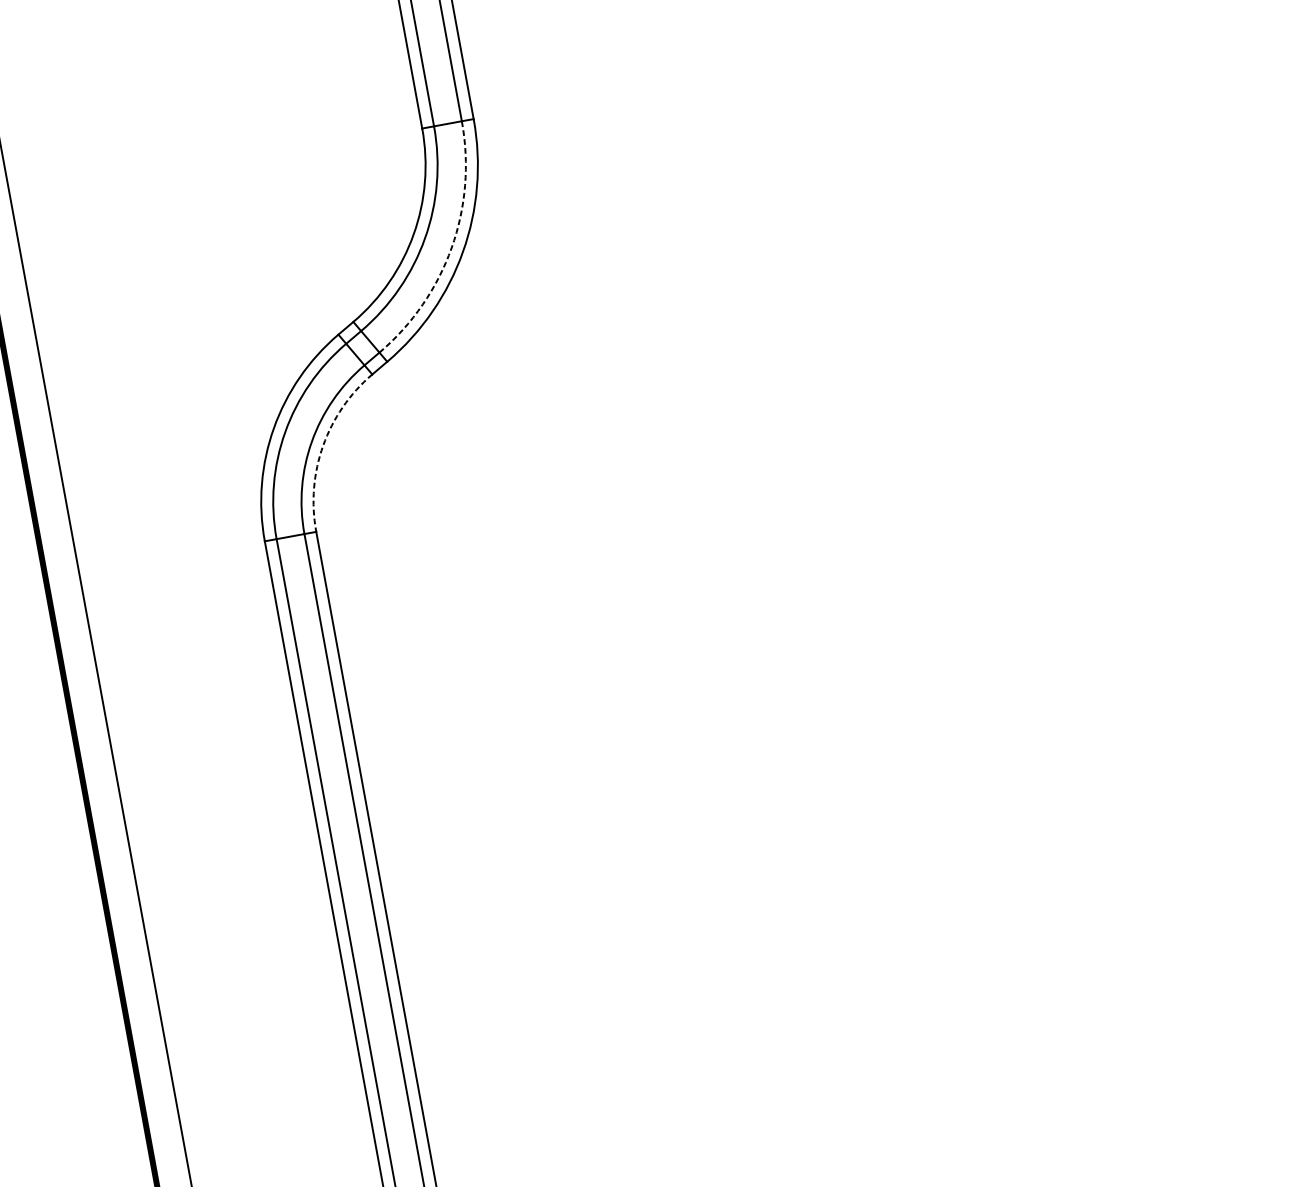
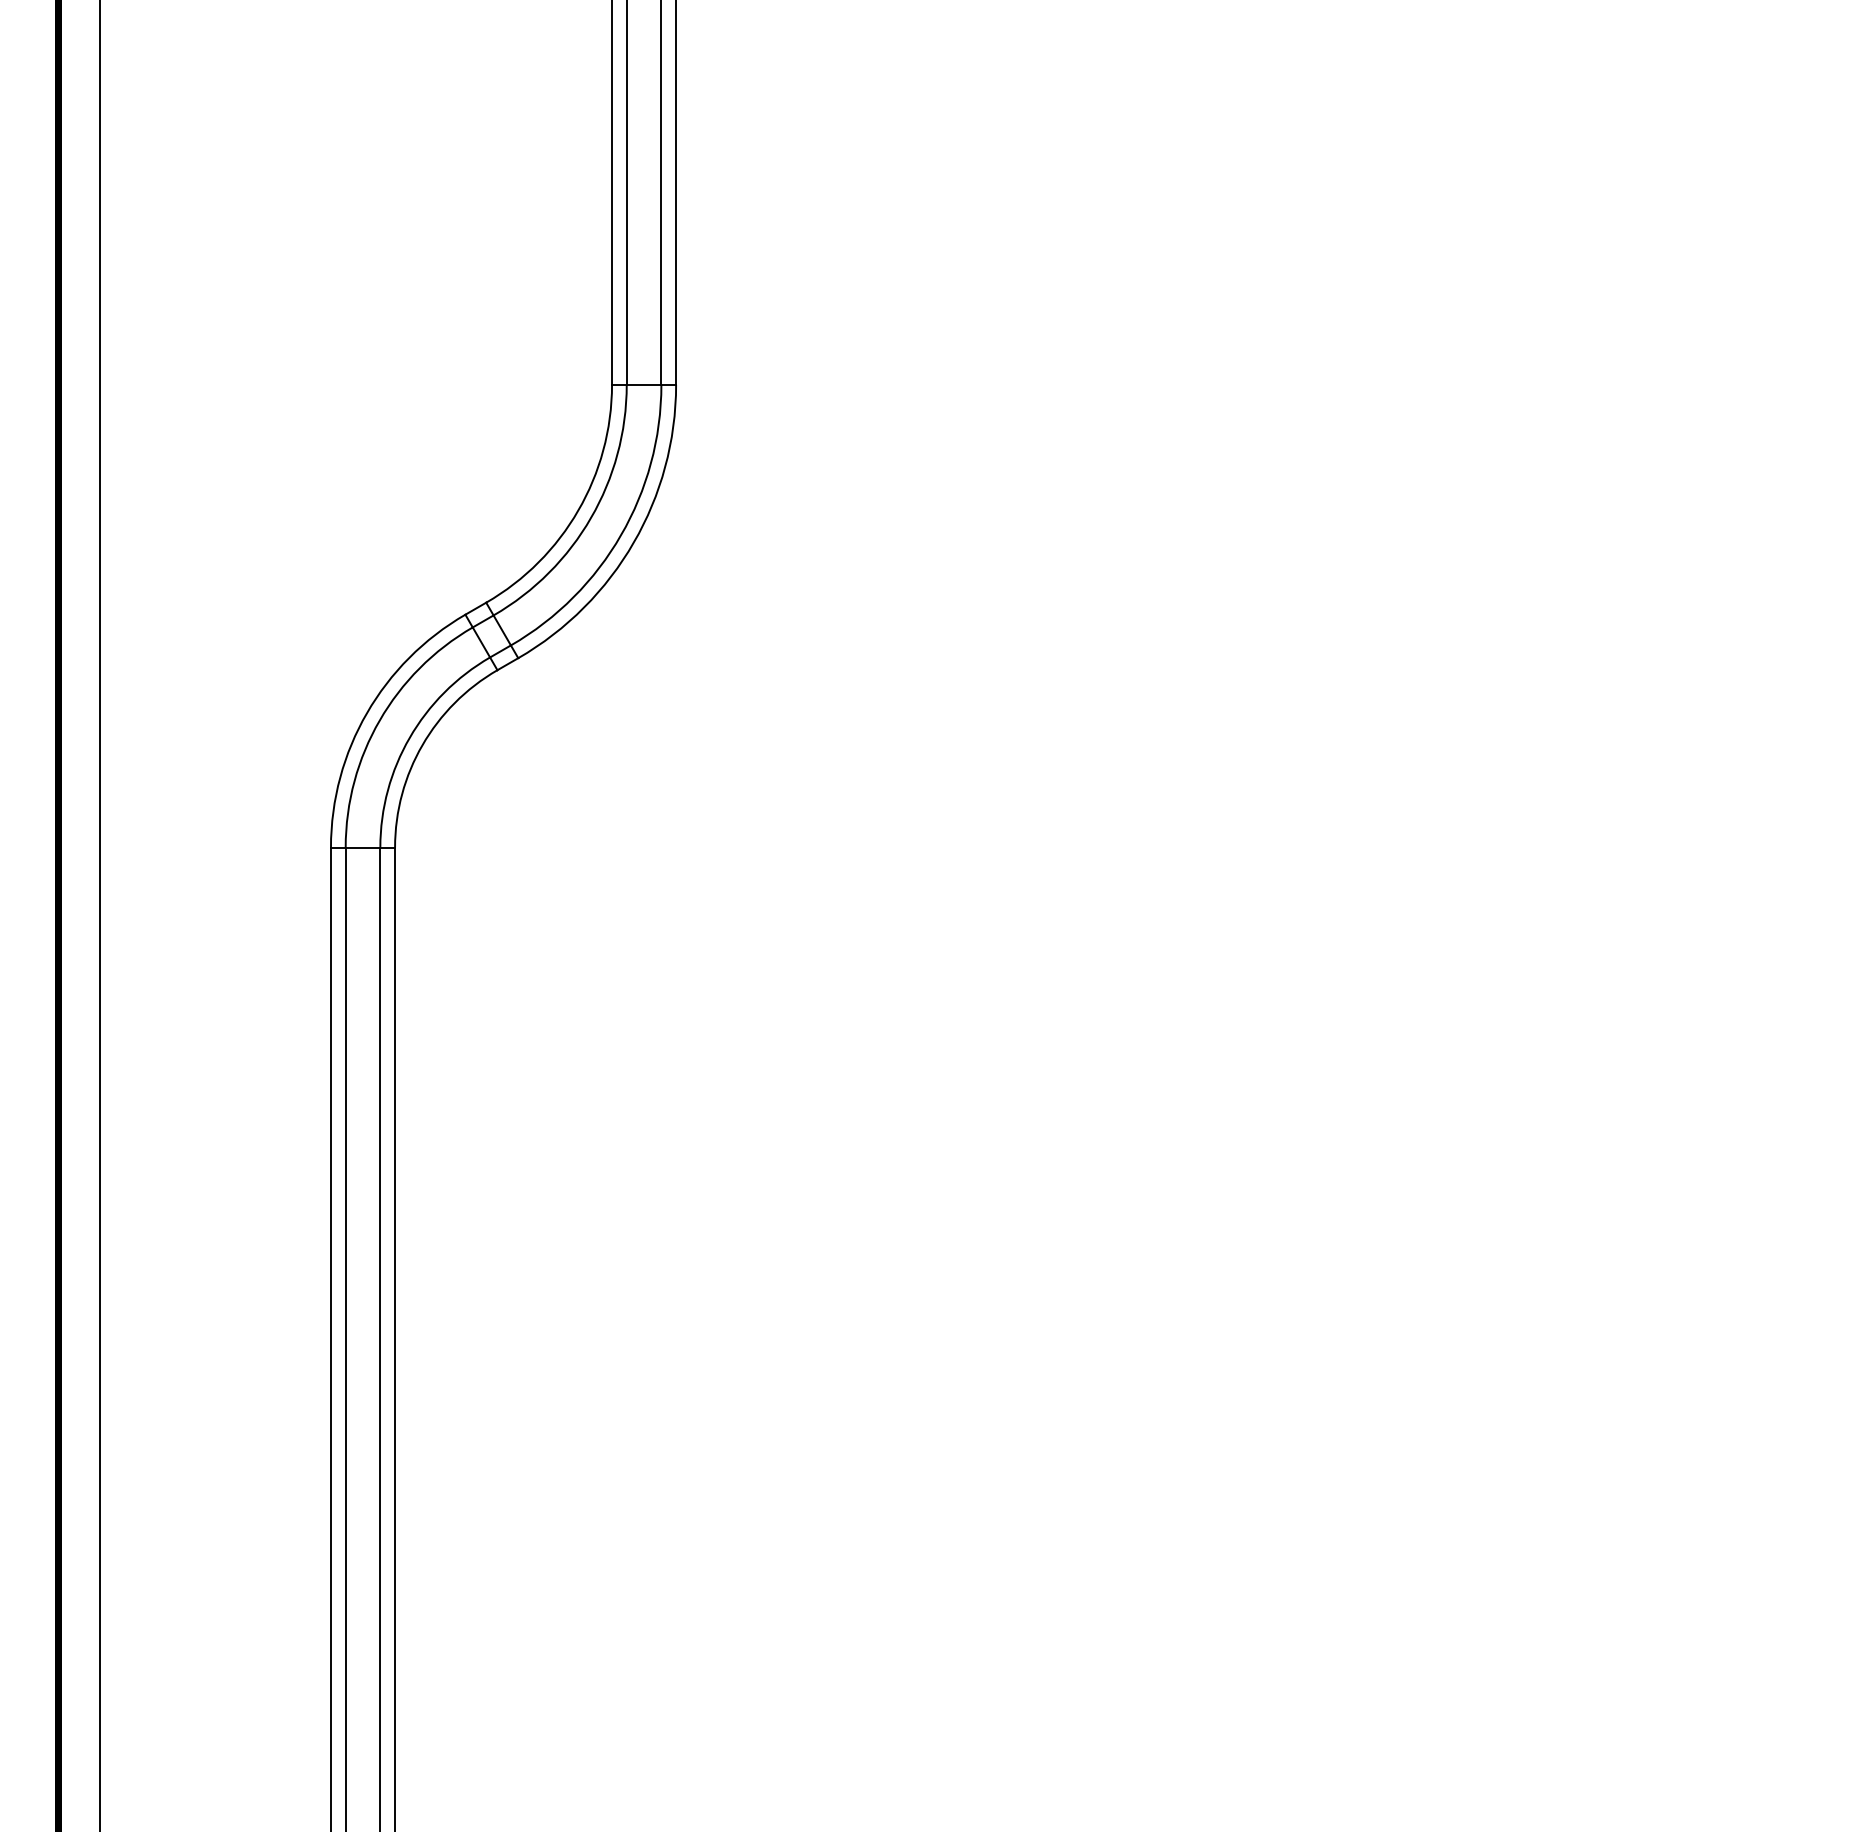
arc: (452, 248) -> (621, 535), dashed -> solid
arc: (323, 445) -> (422, 745), dashed -> solid

